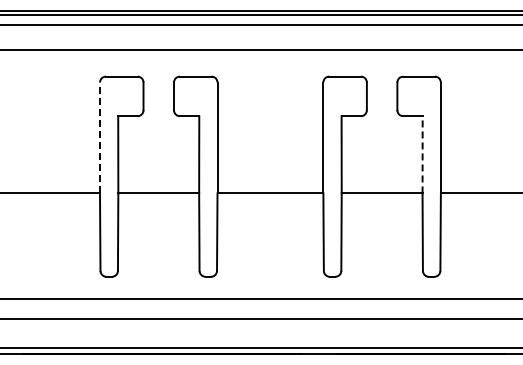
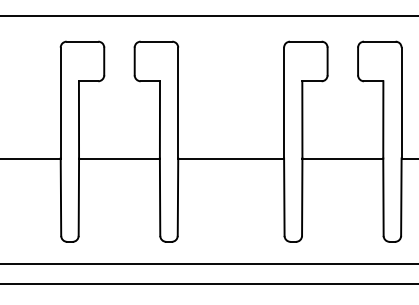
line: (100, 137) -> (61, 102), dashed -> solid
line: (422, 154) -> (383, 119), dashed -> solid

